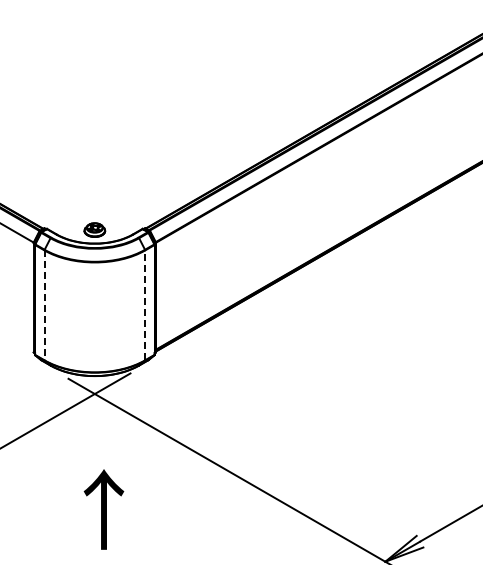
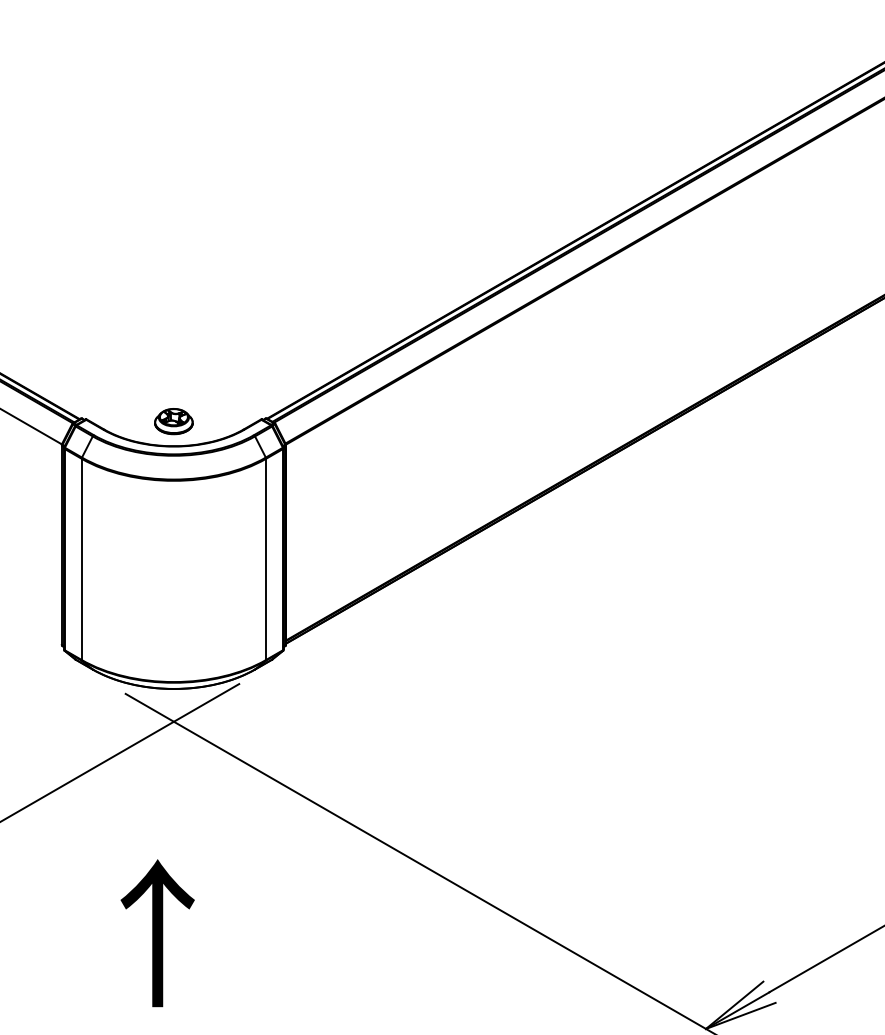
line: (44, 305) -> (81, 559), dashed -> solid
line: (145, 305) -> (266, 559), dashed -> solid
text: (103, 509) -> (156, 933), moved

